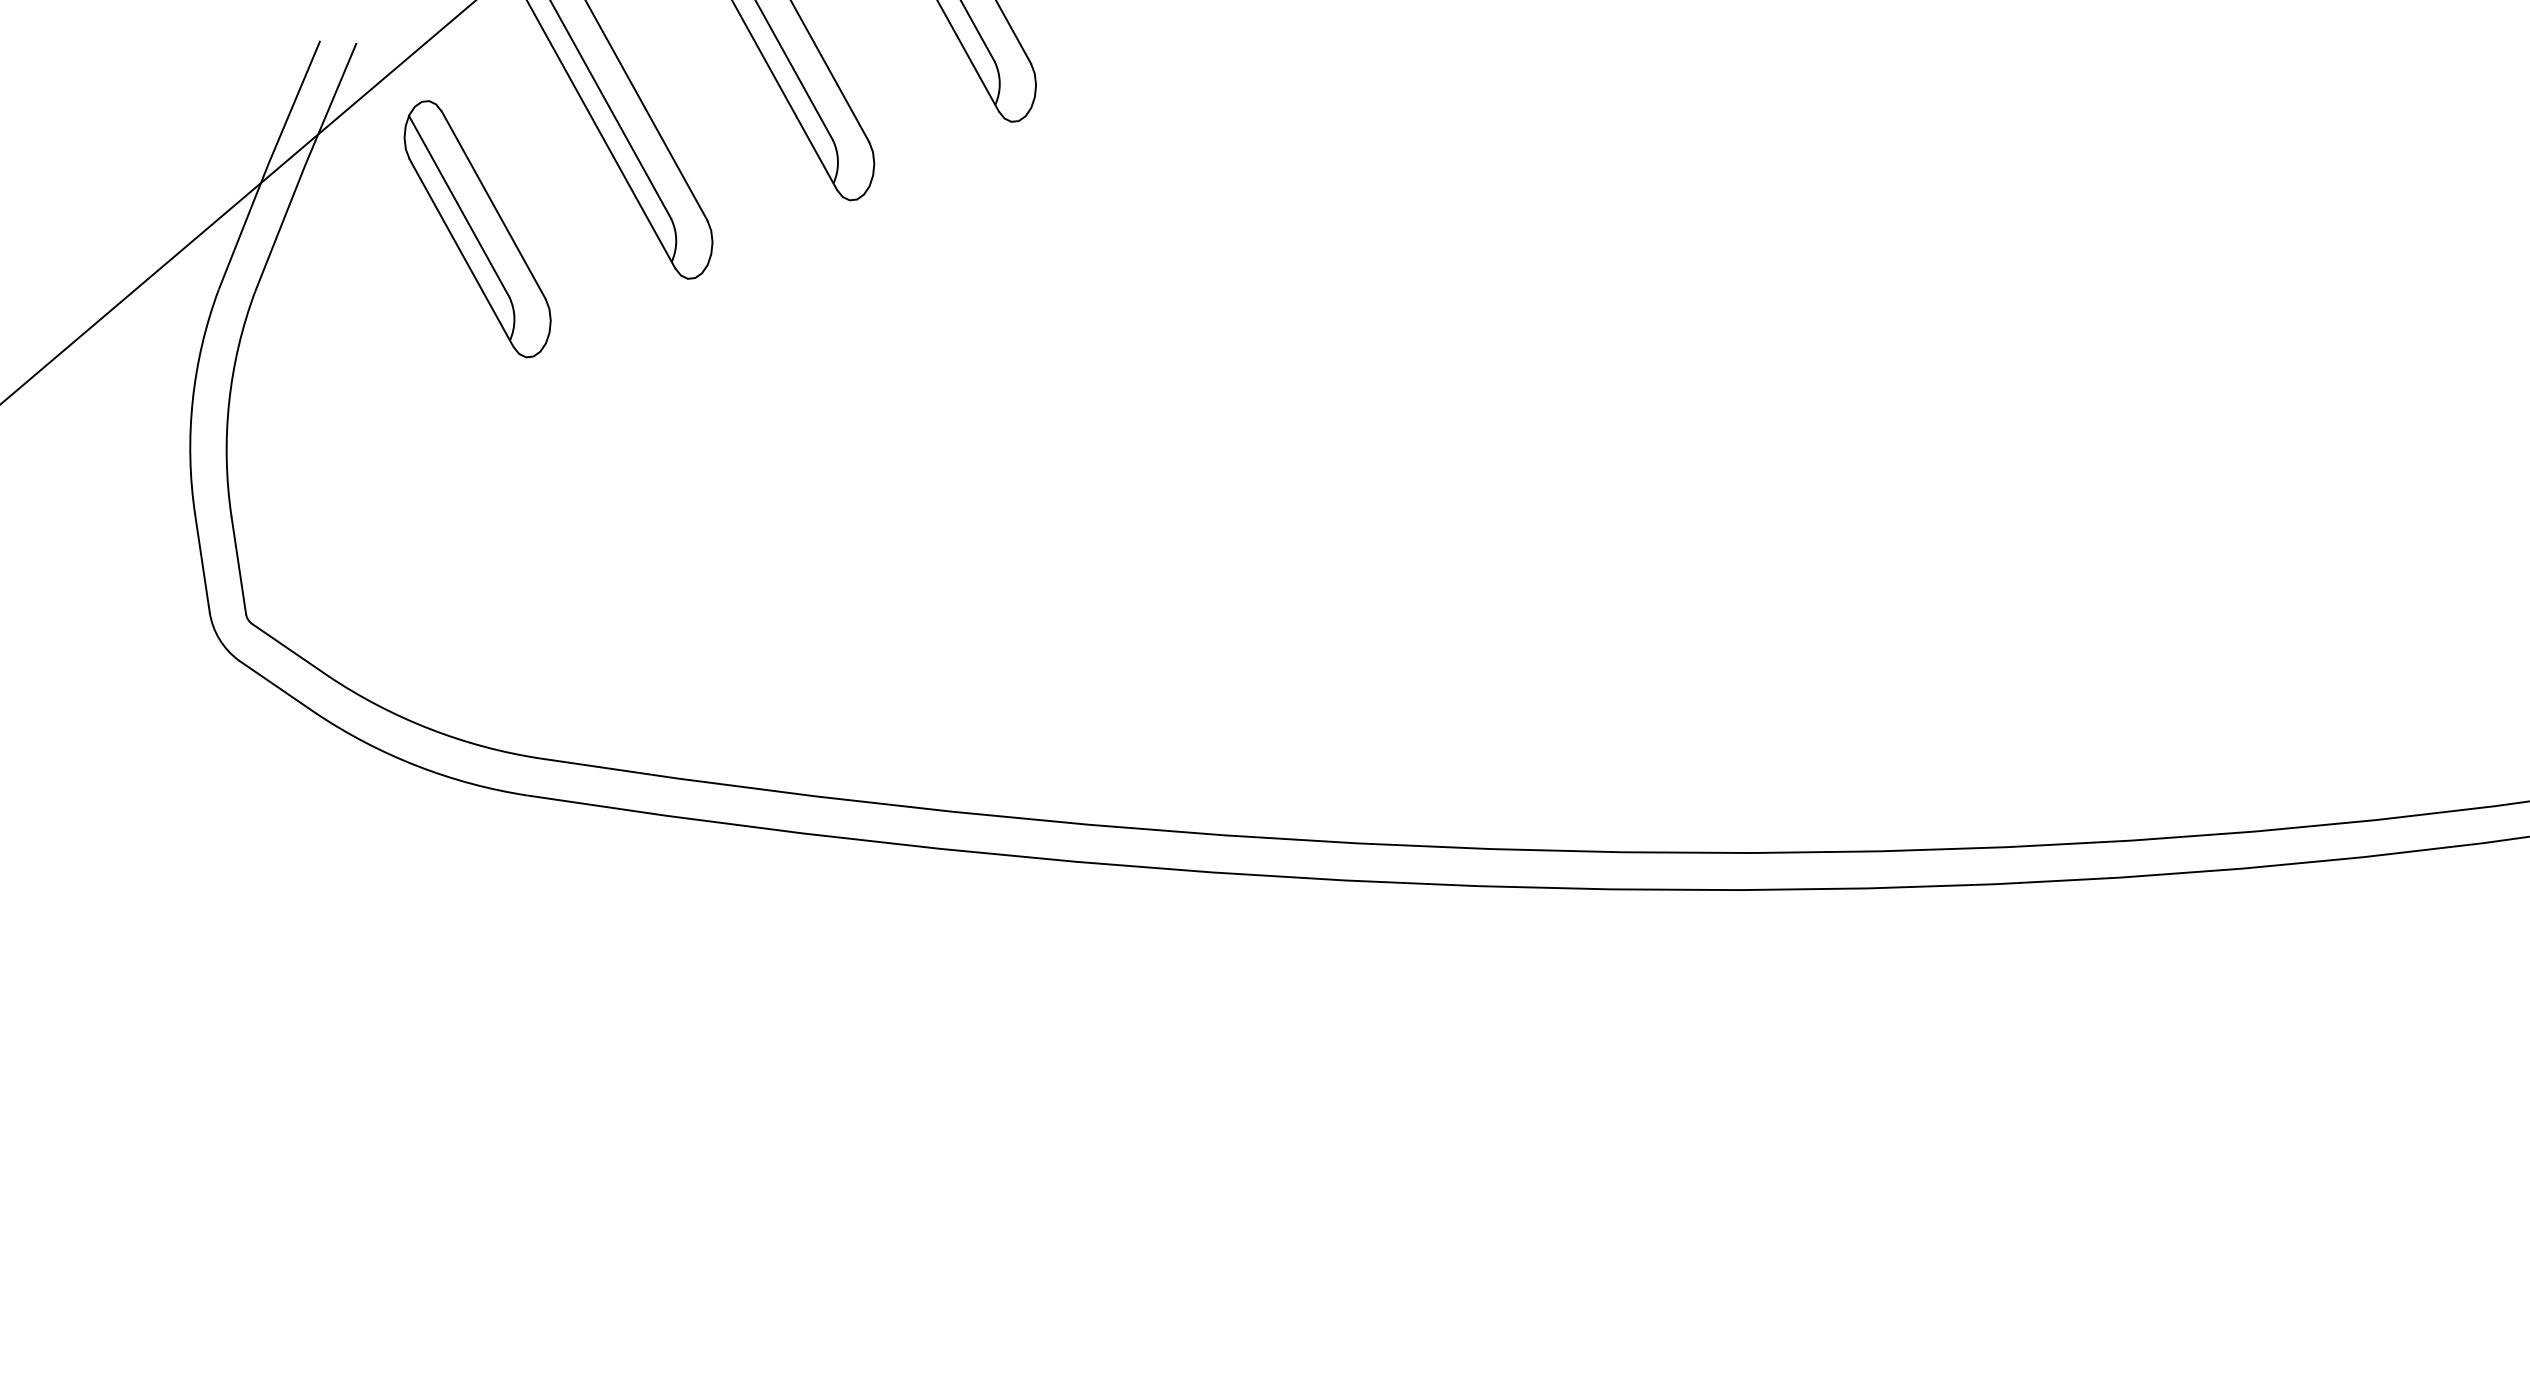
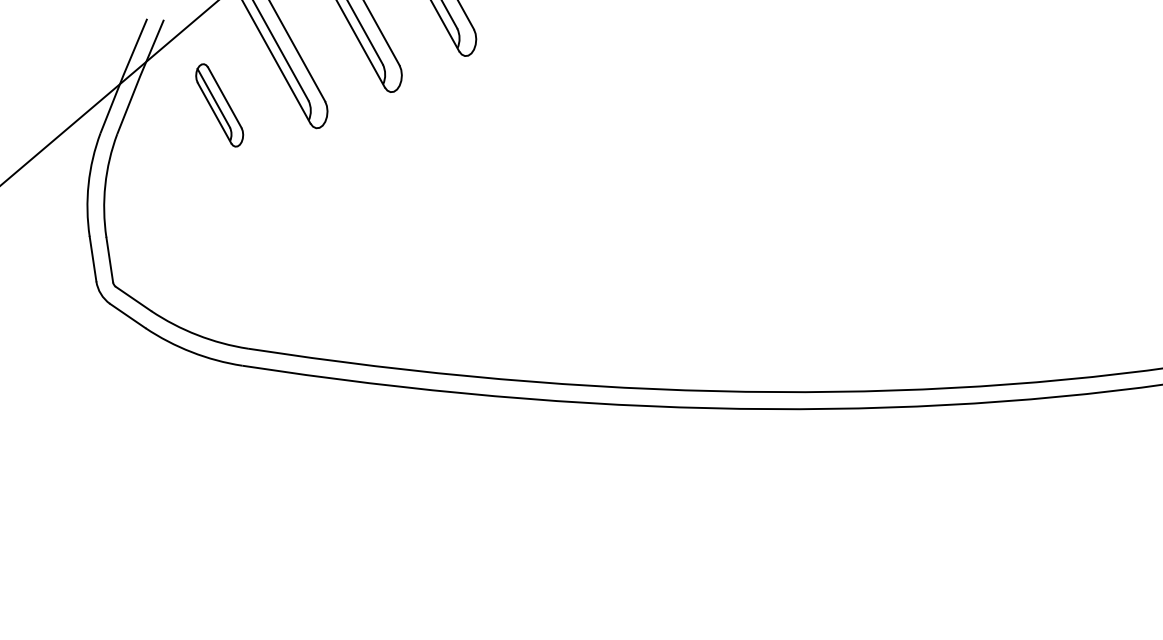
part: (477, 229) -> (219, 105), size x0.7

